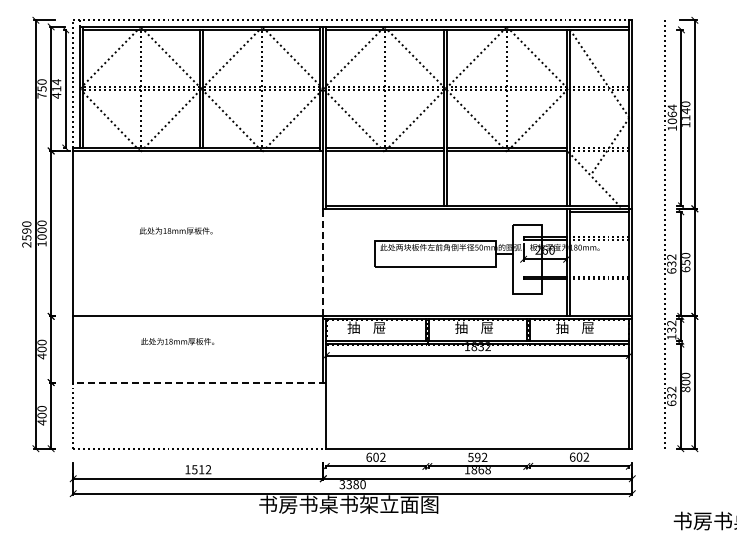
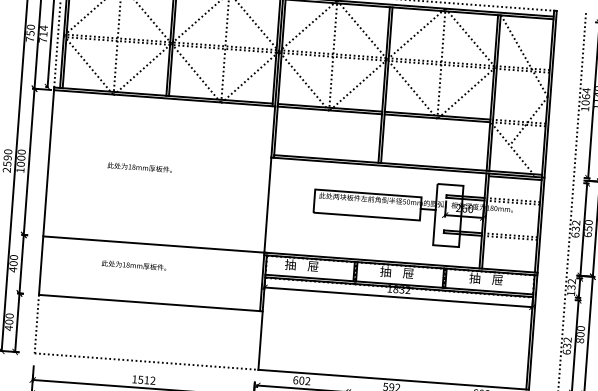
text: (56, 95) -> (42, 40), 414 -> 714
line: (323, 262) -> (268, 205), dashed -> solid
line: (199, 382) -> (150, 303), dashed -> solid

